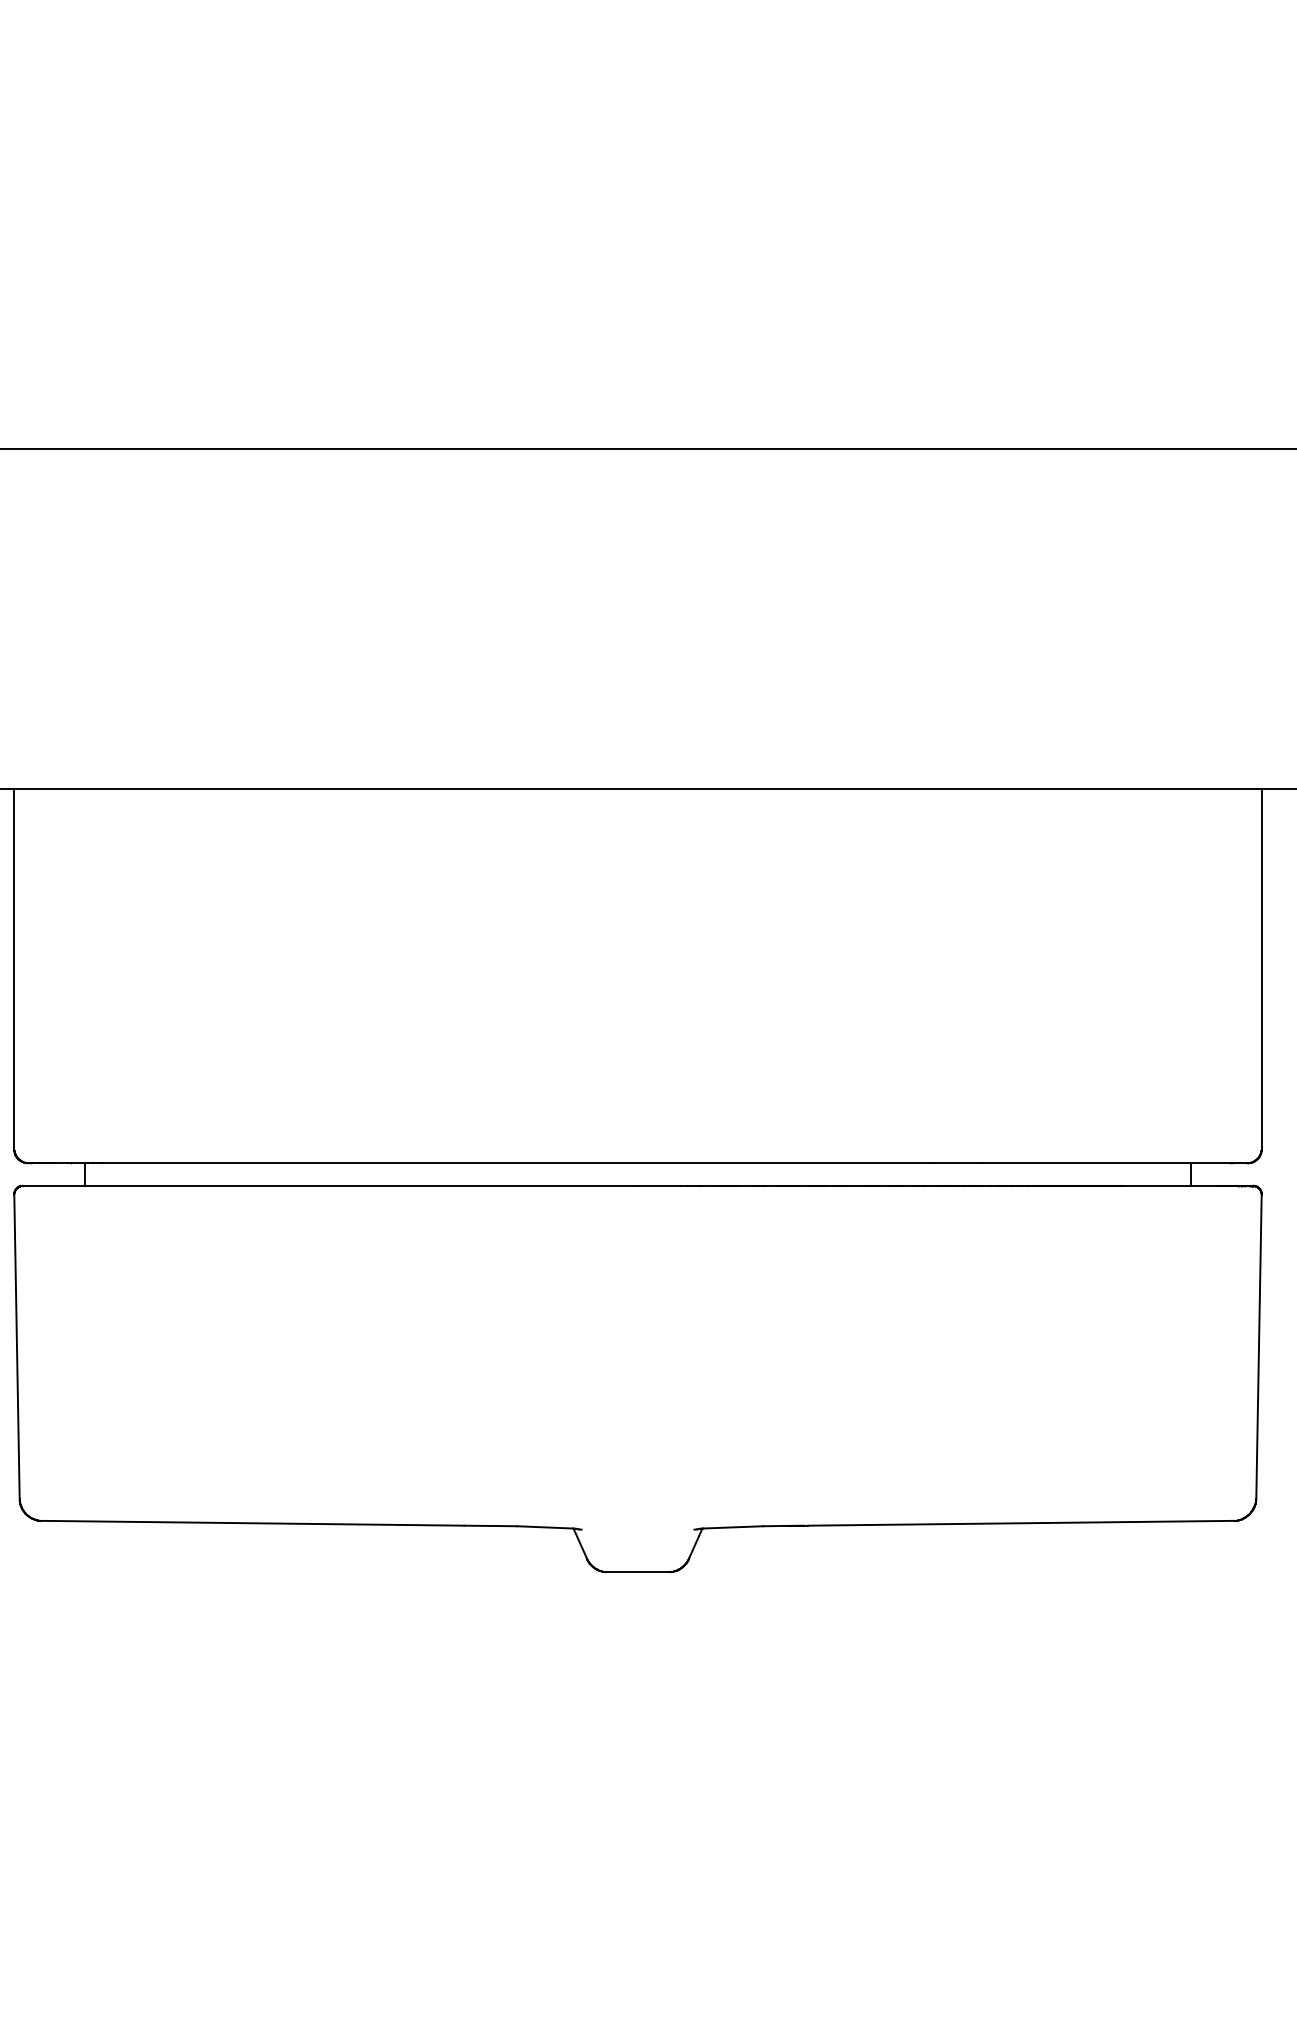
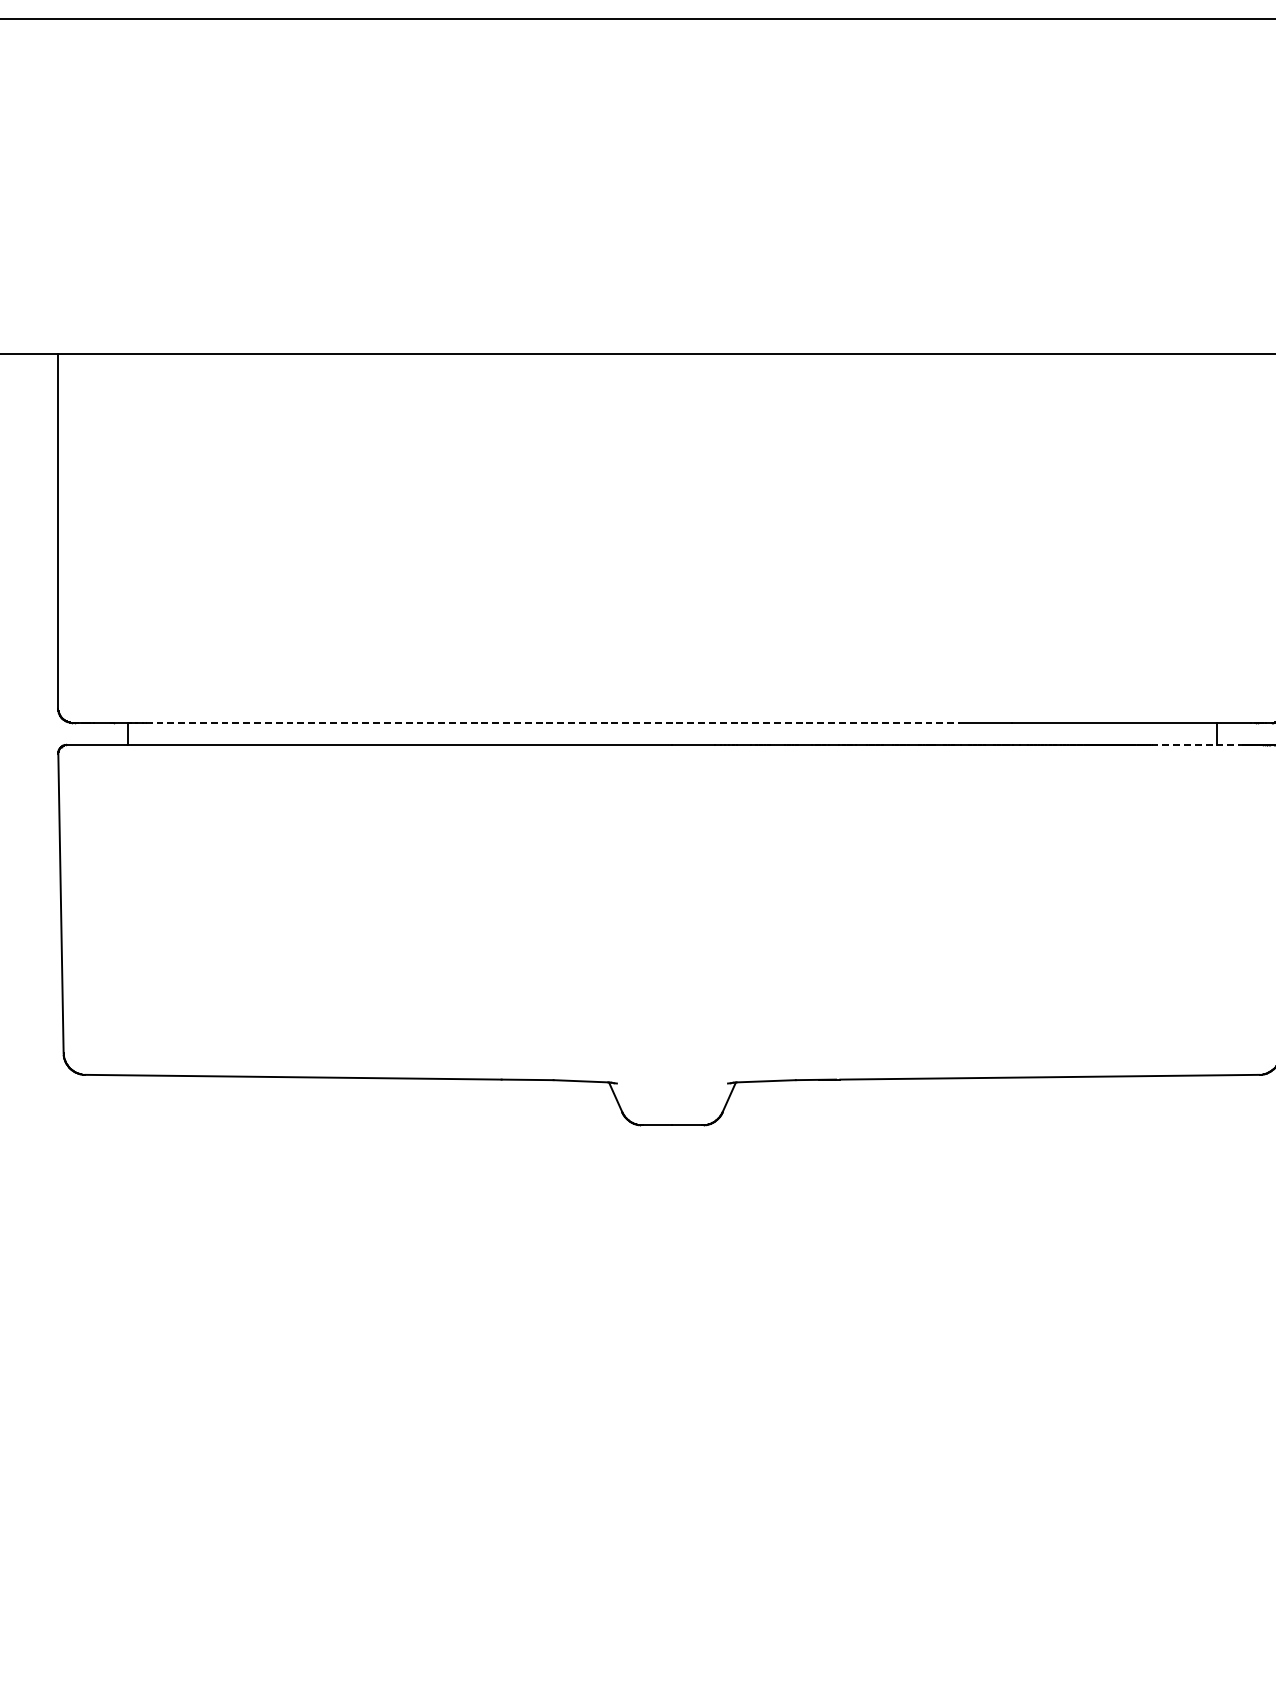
line: (516, 1163) -> (552, 722), solid -> dashed
line: (1171, 1185) -> (1197, 744), solid -> dashed

